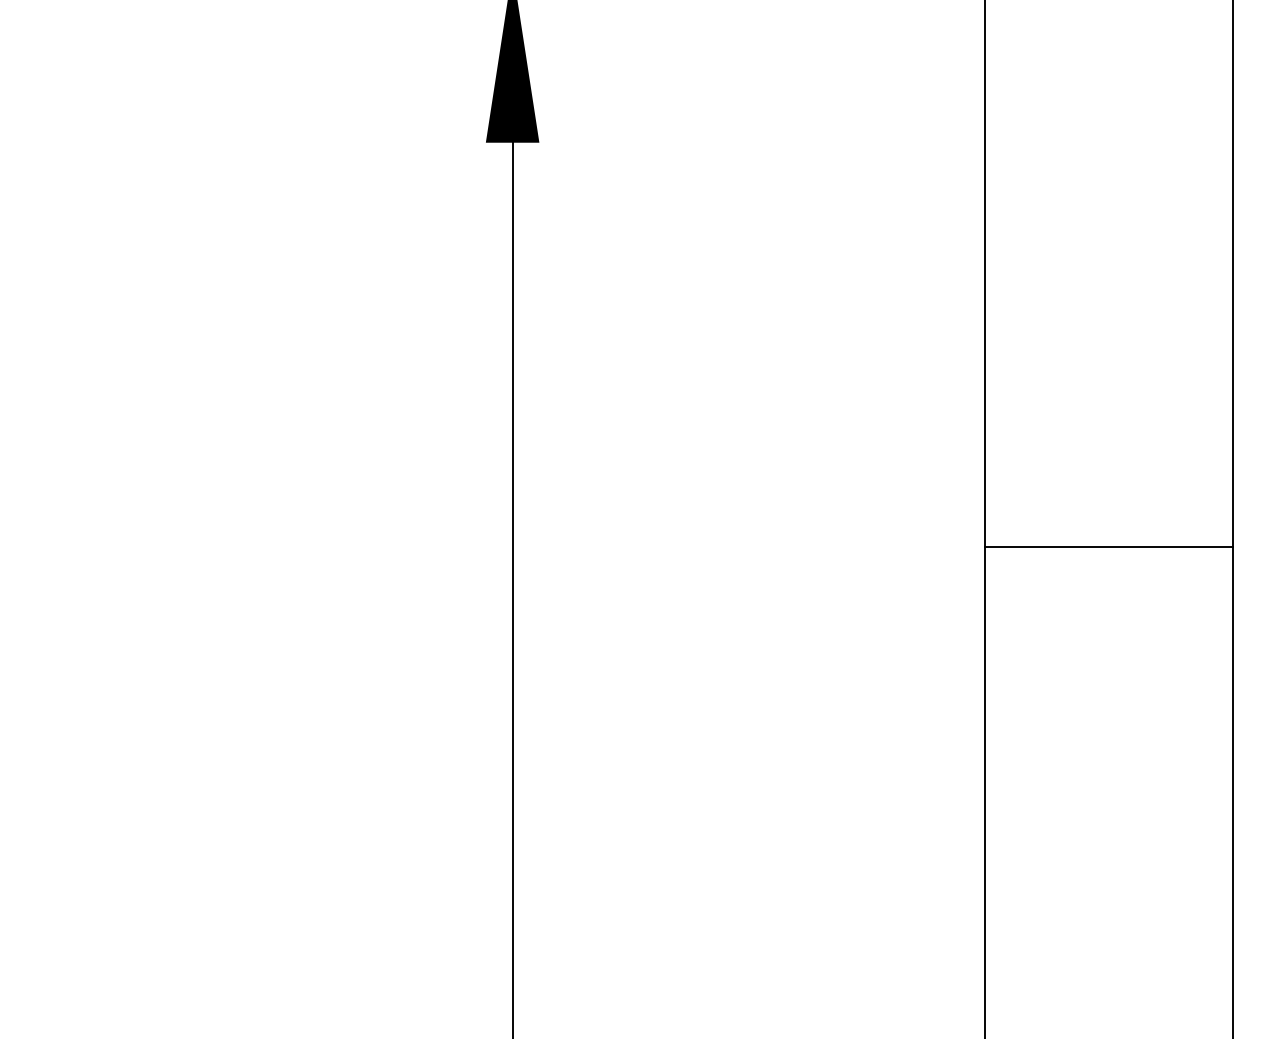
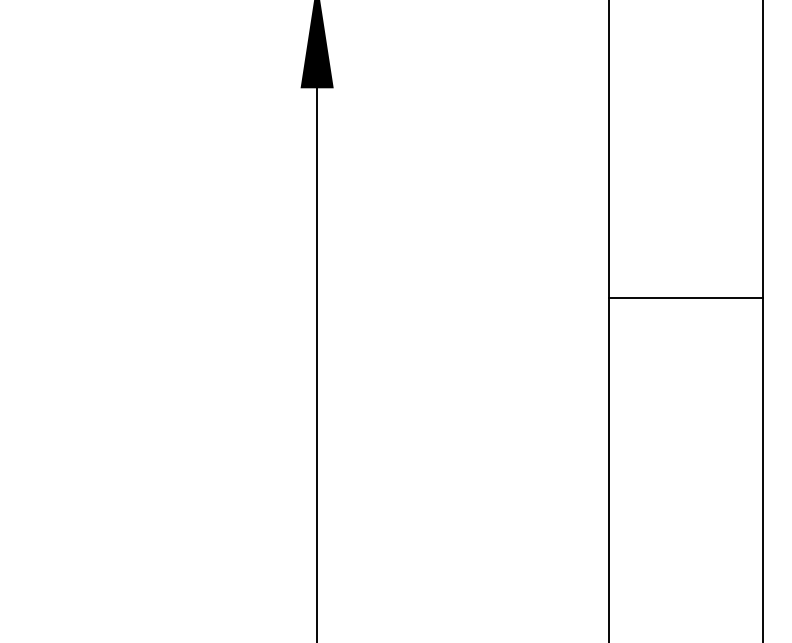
line: (1109, 546) -> (686, 297), moved

